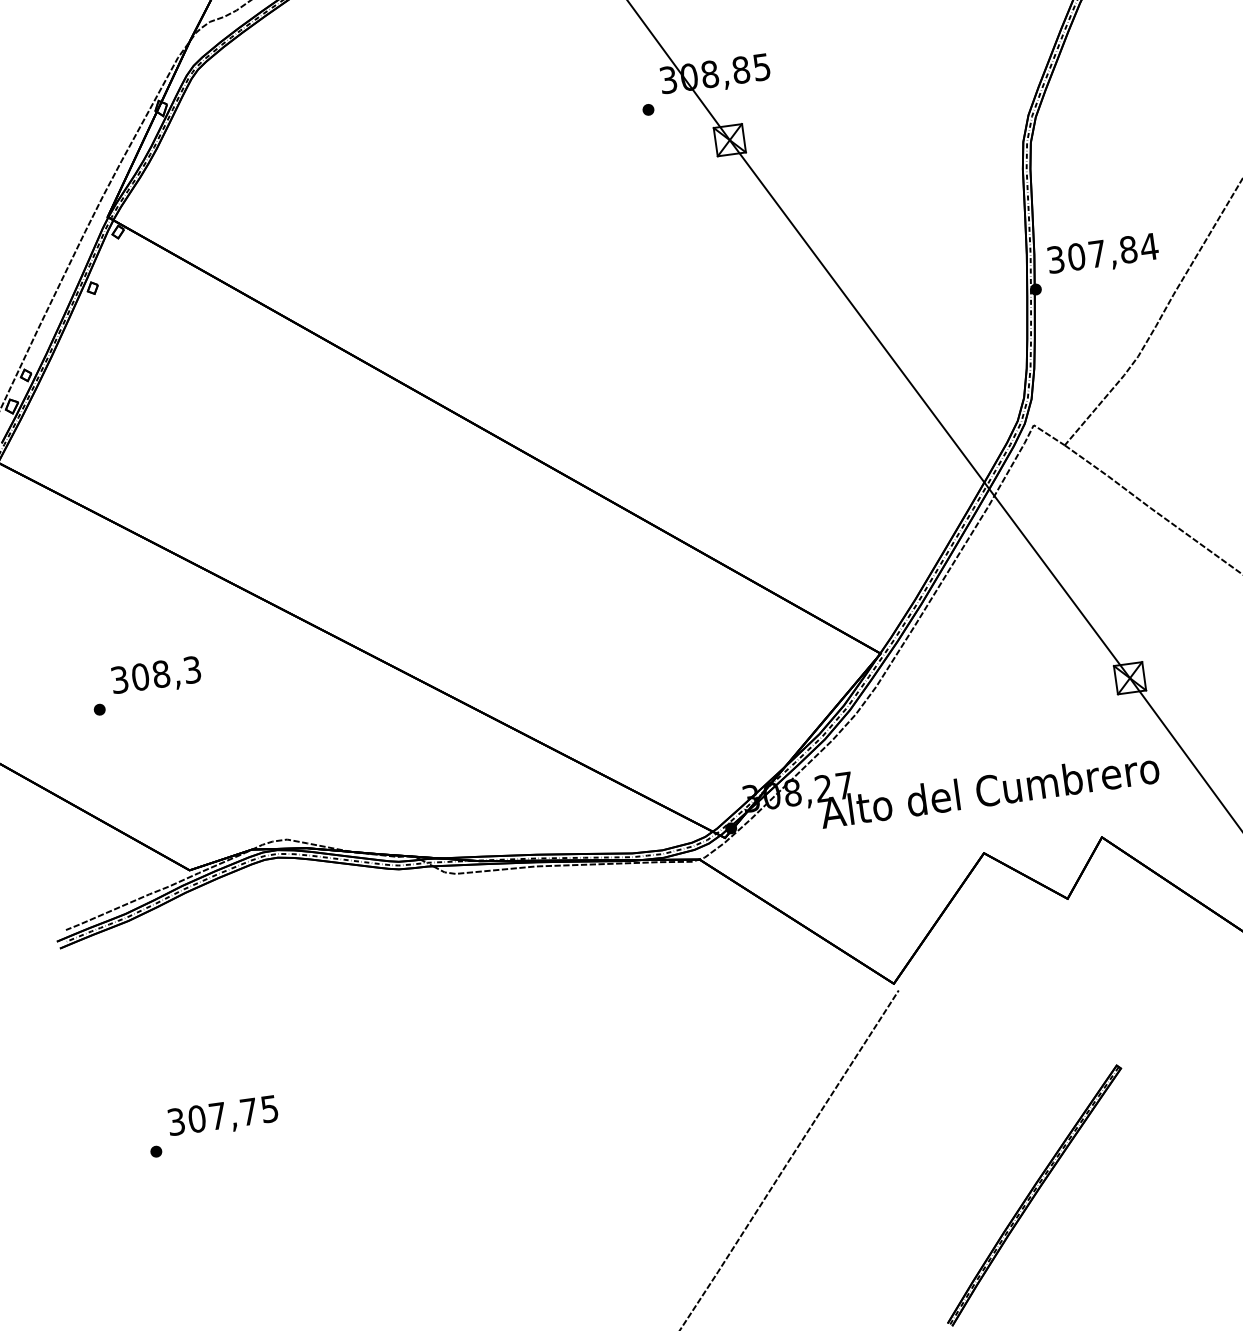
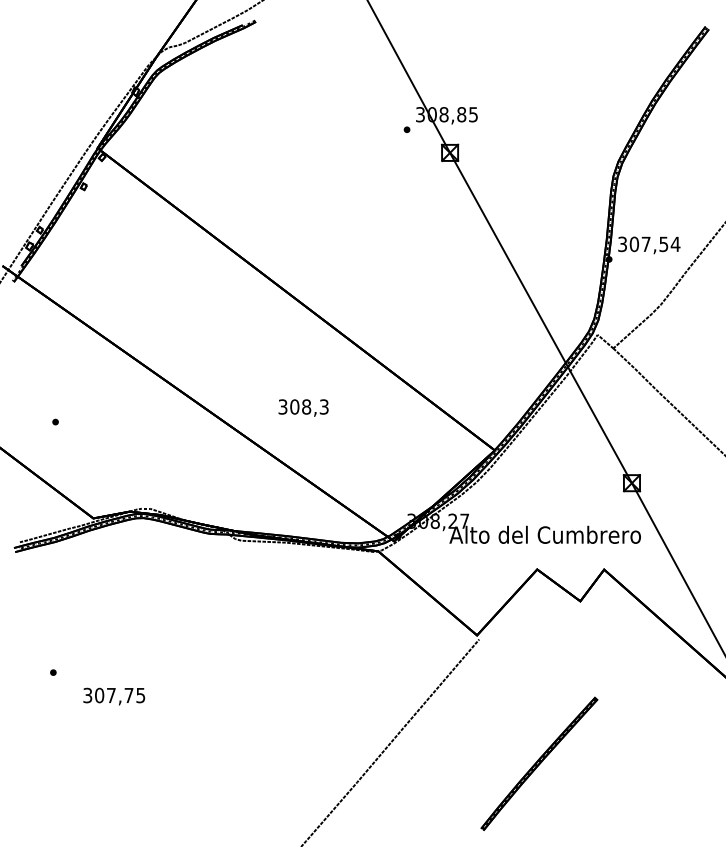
text: (1127, 250) -> (663, 244), 307,84 -> 307,54
text: (155, 675) -> (303, 407), moved
text: (223, 1117) -> (114, 696), moved

